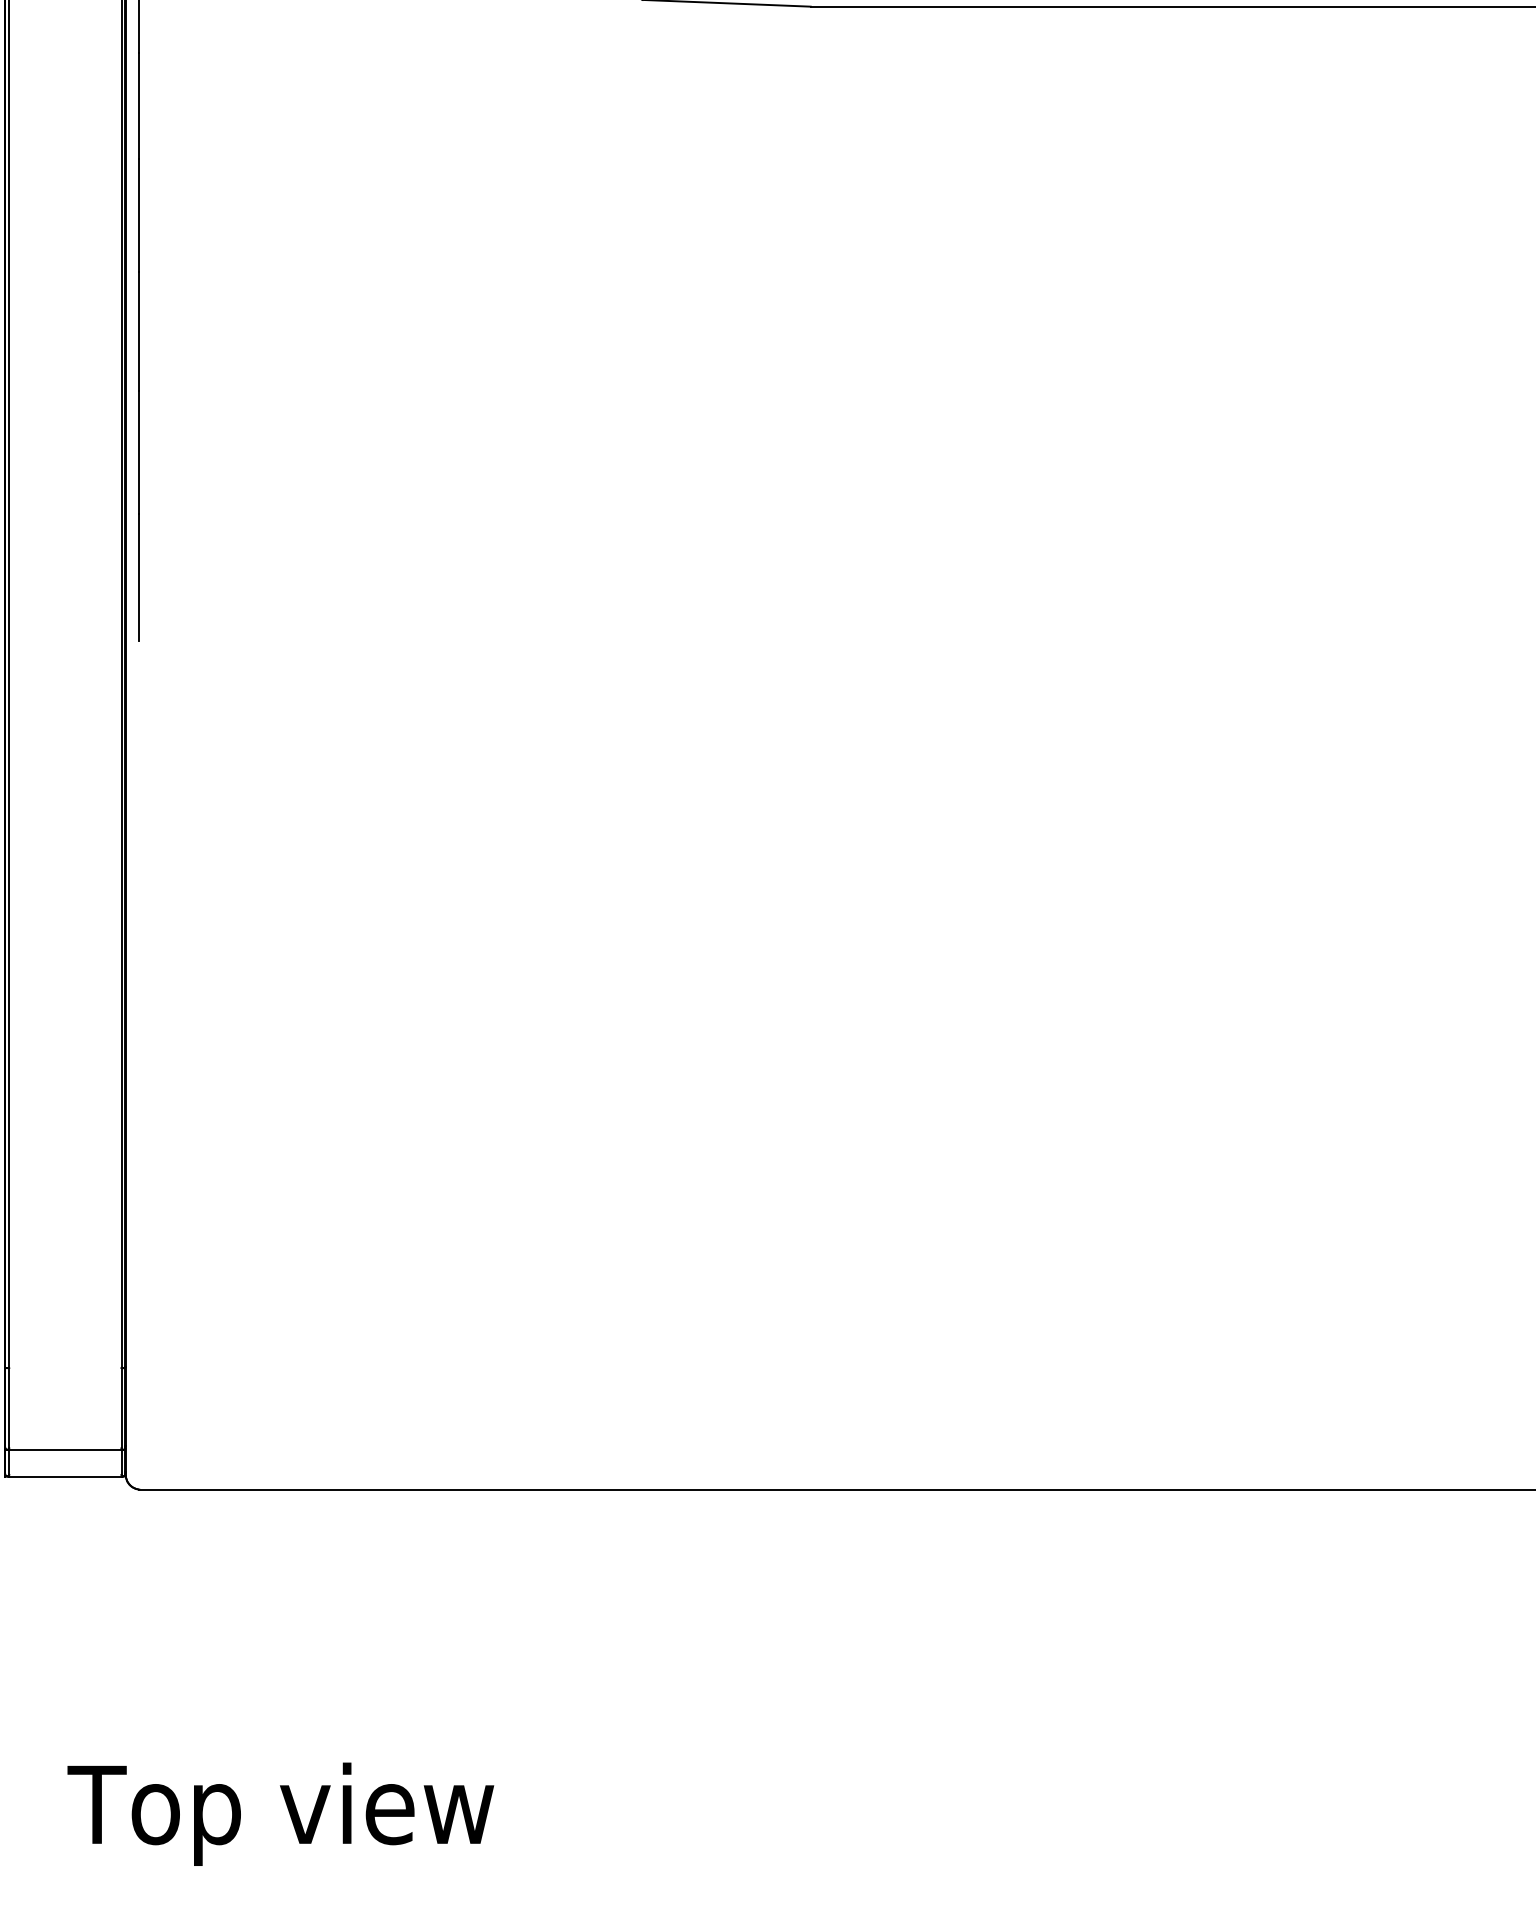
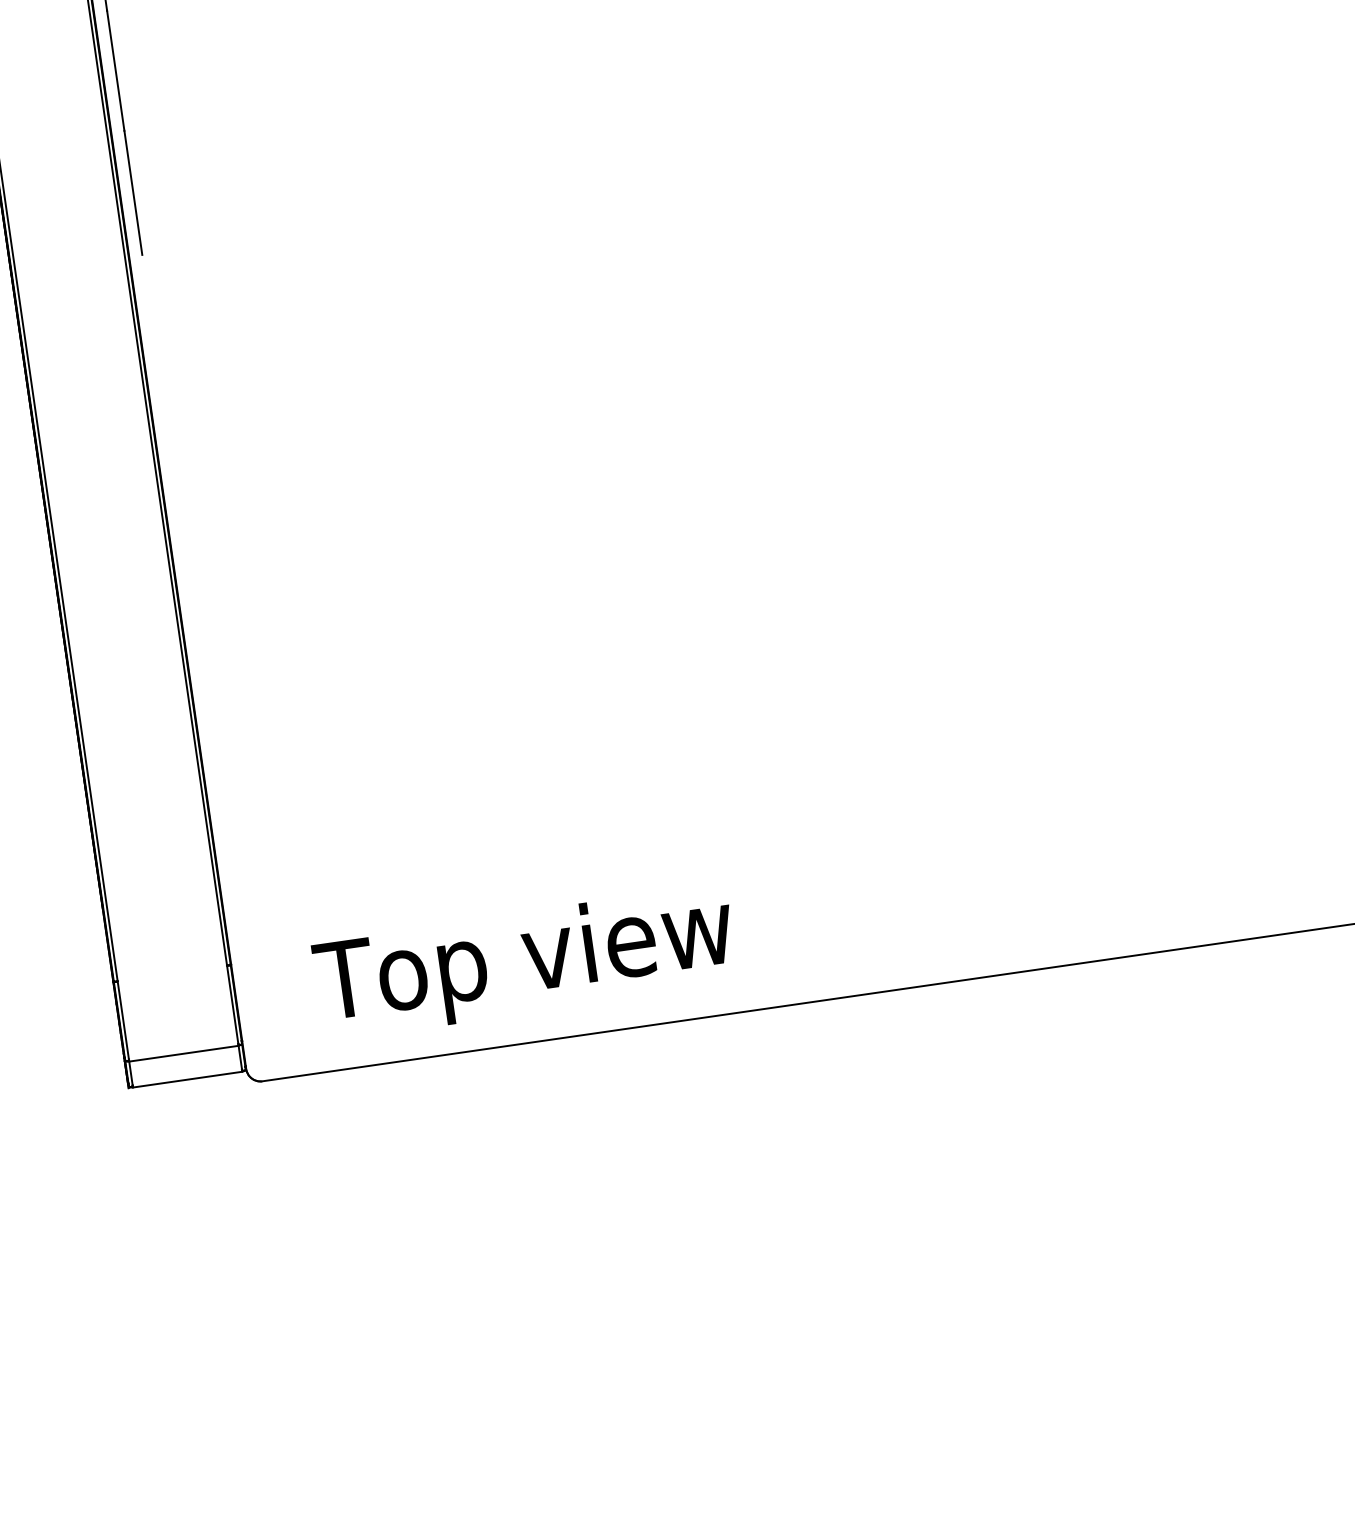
text: (280, 1813) -> (524, 961), moved

